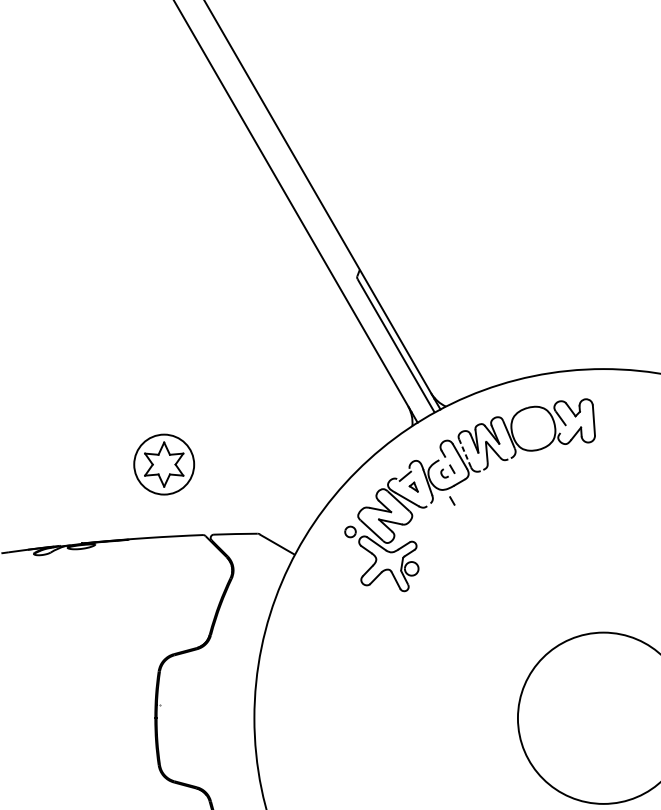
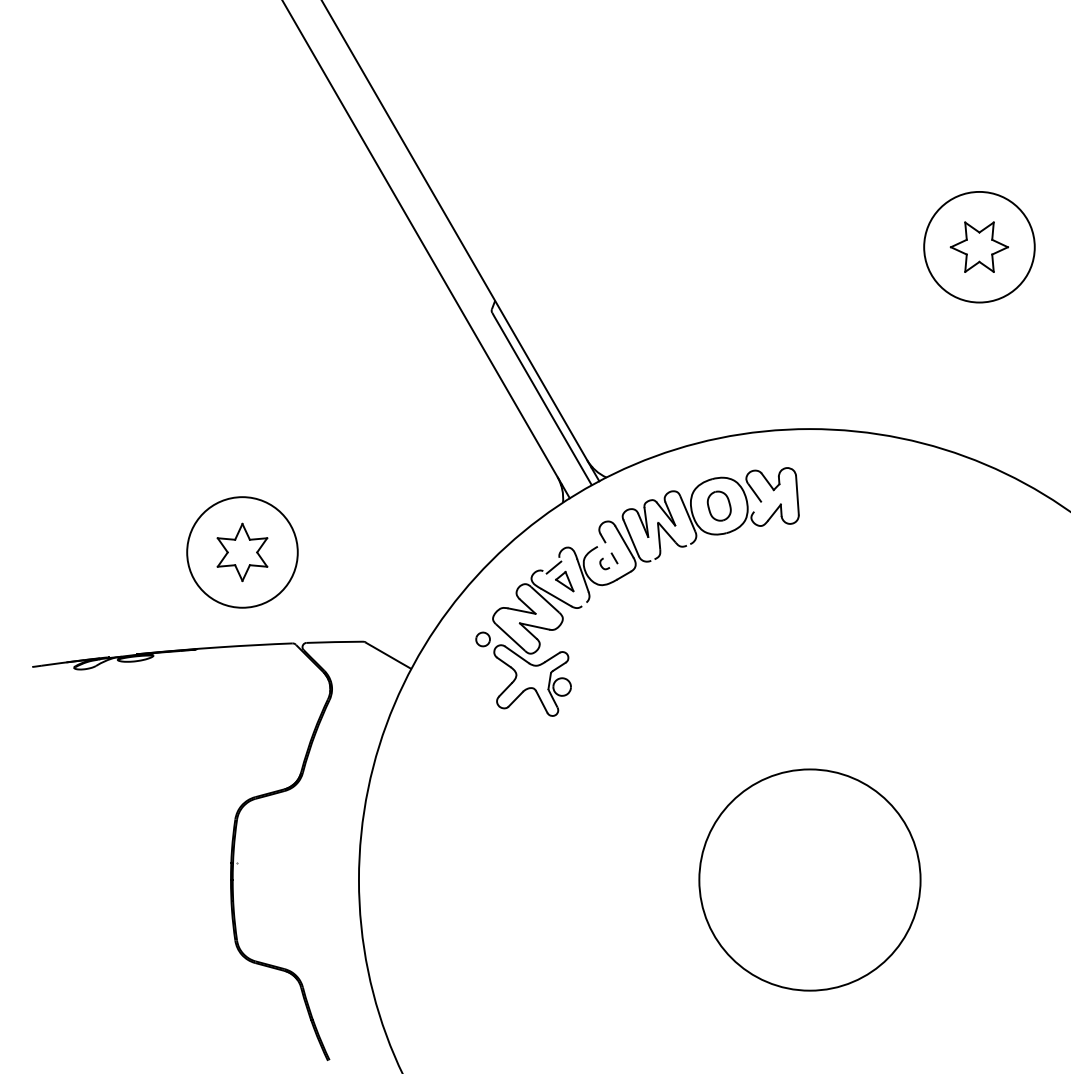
part: (532, 428) -> (718, 505), added
line: (464, 453) -> (630, 537), dashed -> solid
circle: (164, 464) -> (242, 552), size x1.43
part: (413, 487) -> (564, 581), size x1.67
line: (452, 501) -> (614, 599), removed

